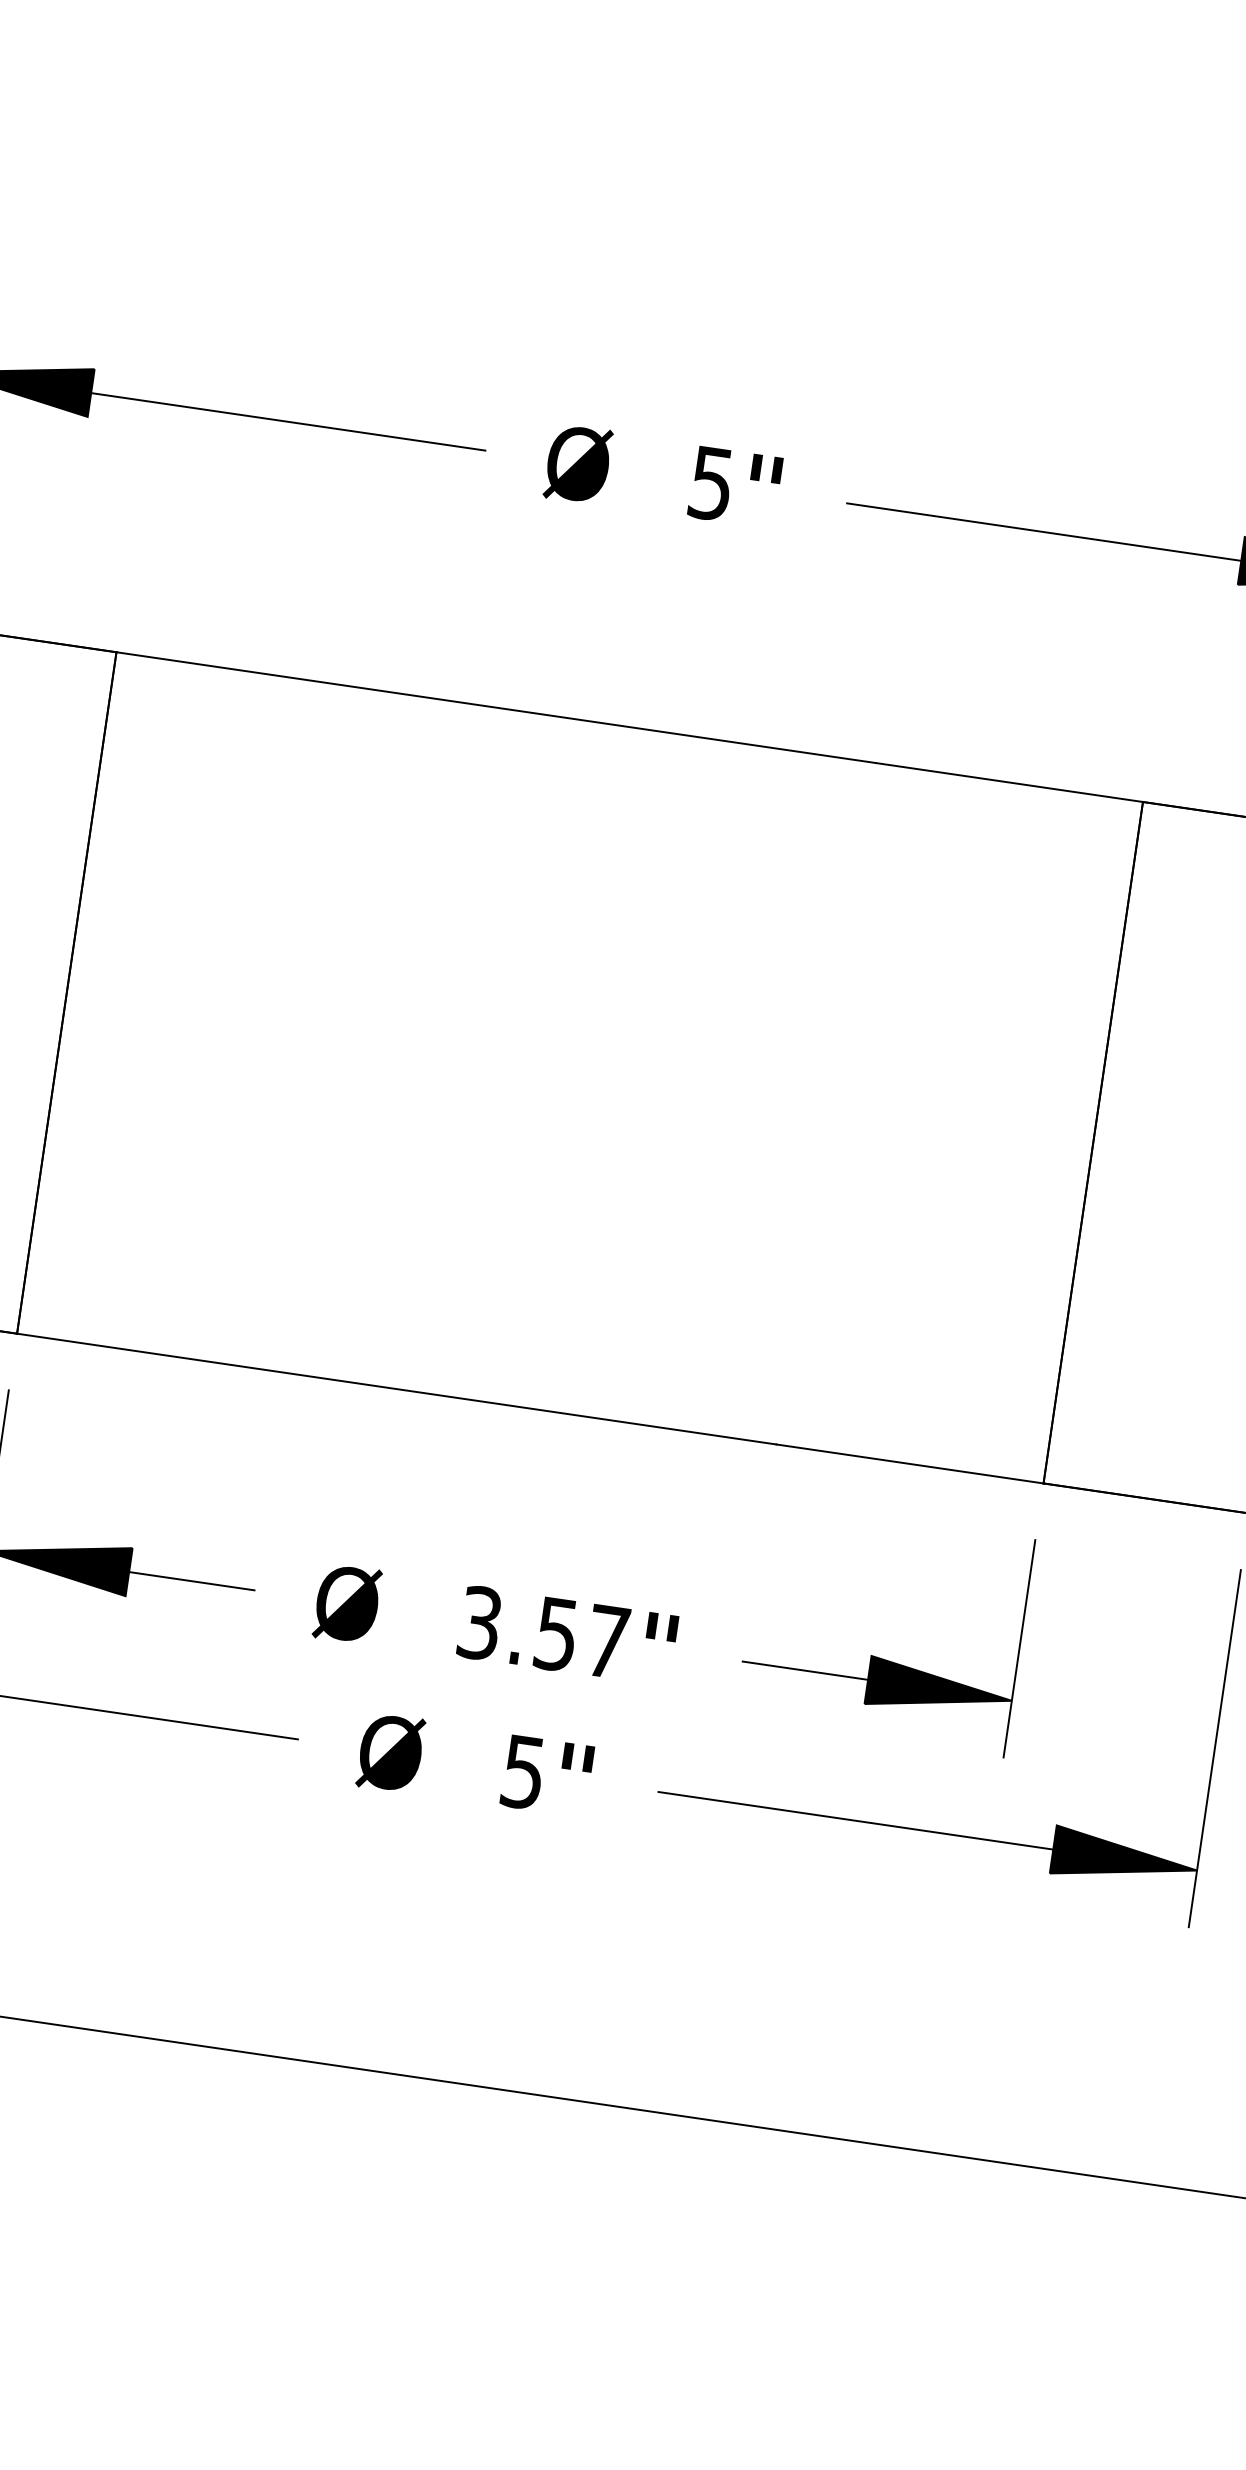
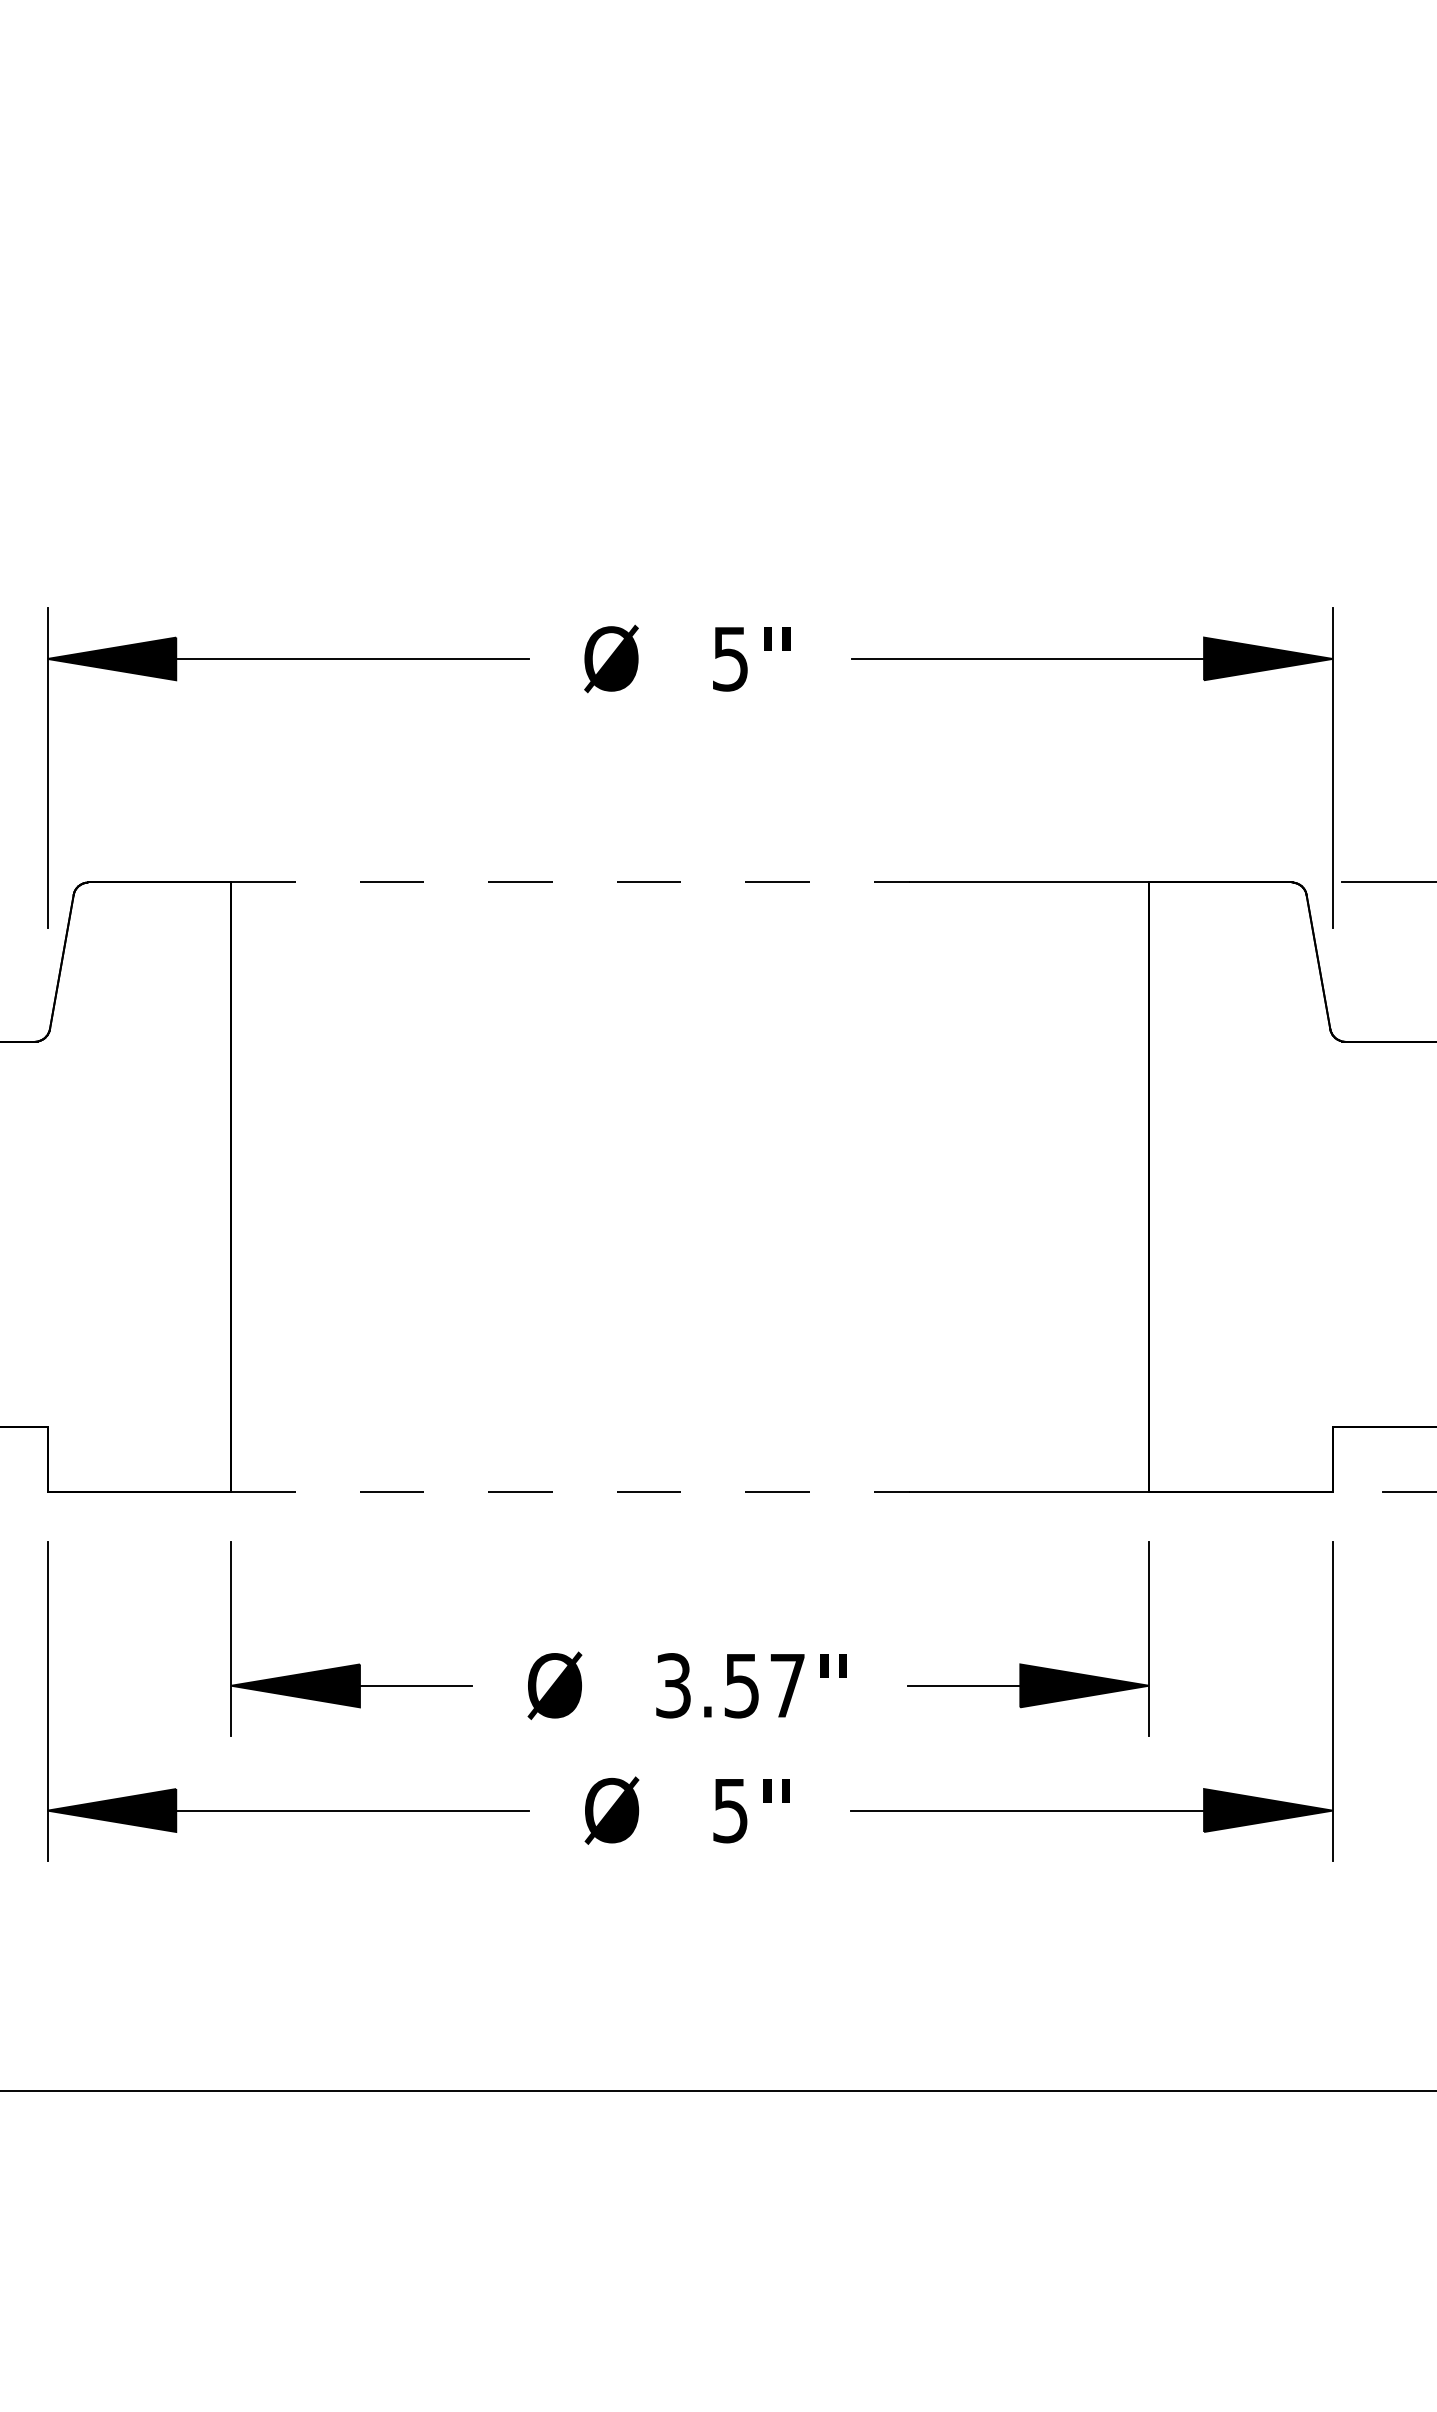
line: (496, 707) -> (571, 882), solid -> dashed
line: (397, 1389) -> (571, 1491), solid -> dashed

